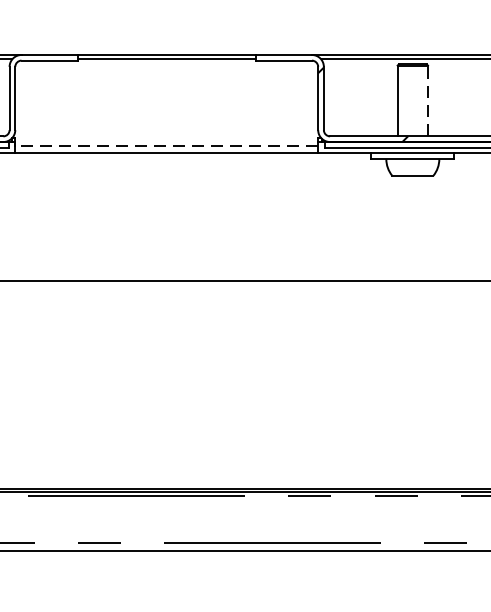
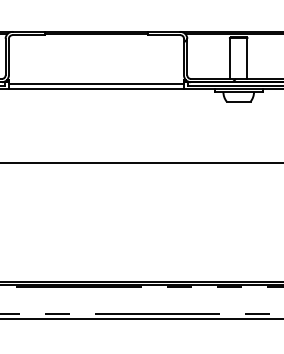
line: (428, 99) -> (247, 57), dashed -> solid
line: (166, 145) -> (96, 84), dashed -> solid

